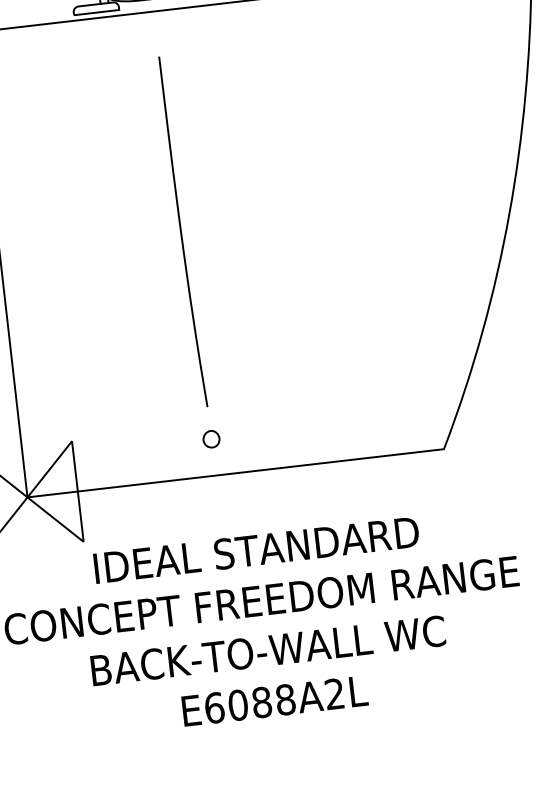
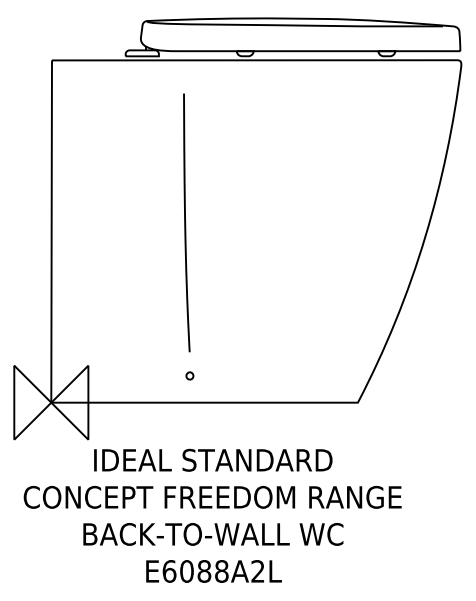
part: (210, 438) -> (189, 375), size x0.6

